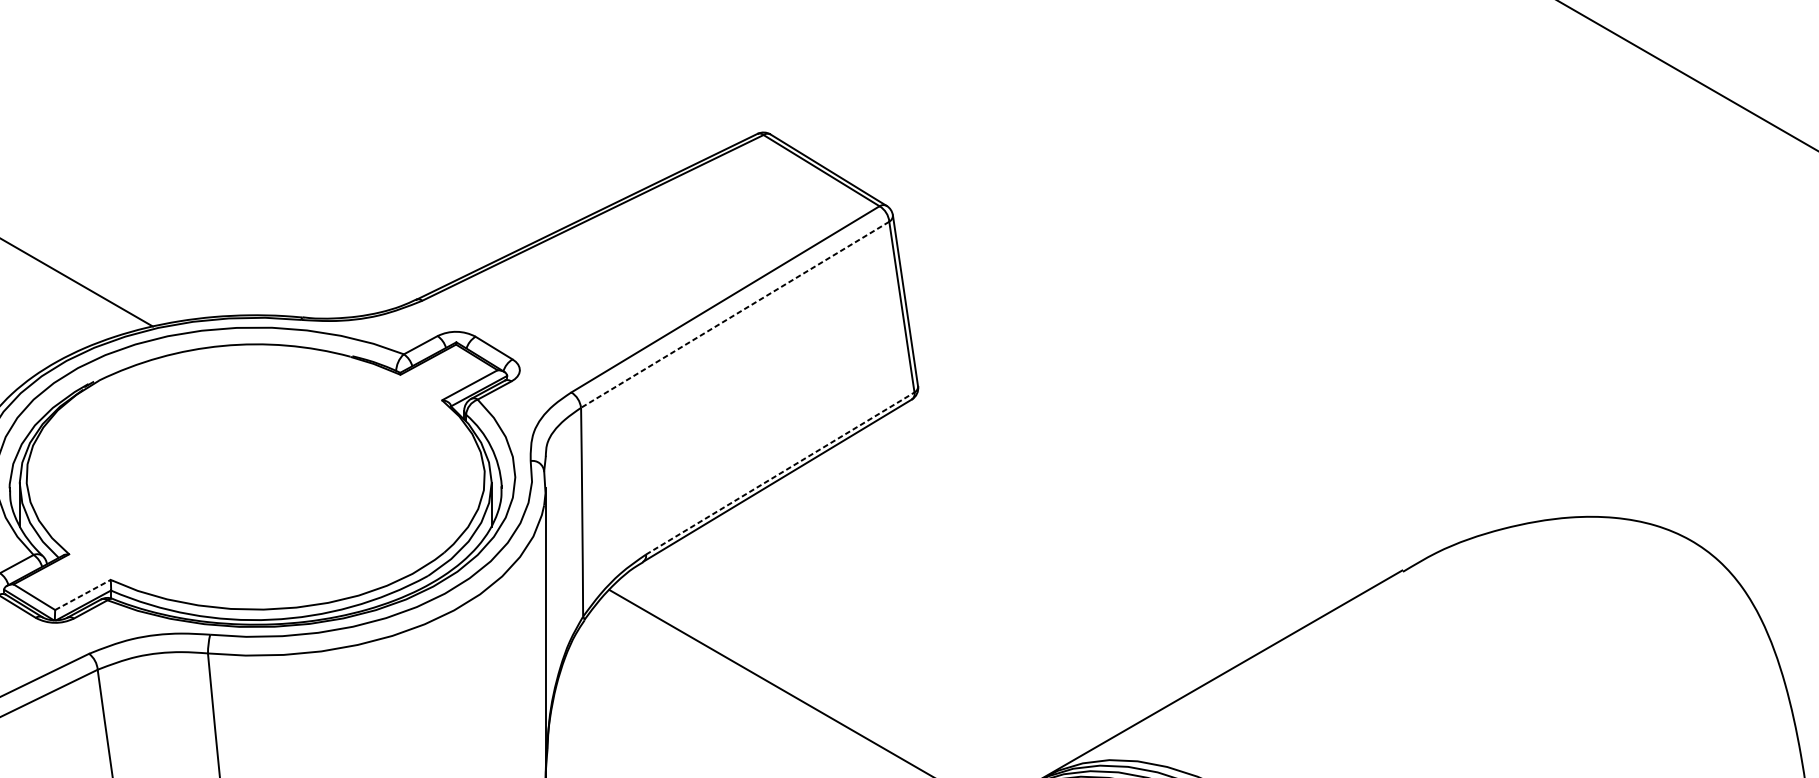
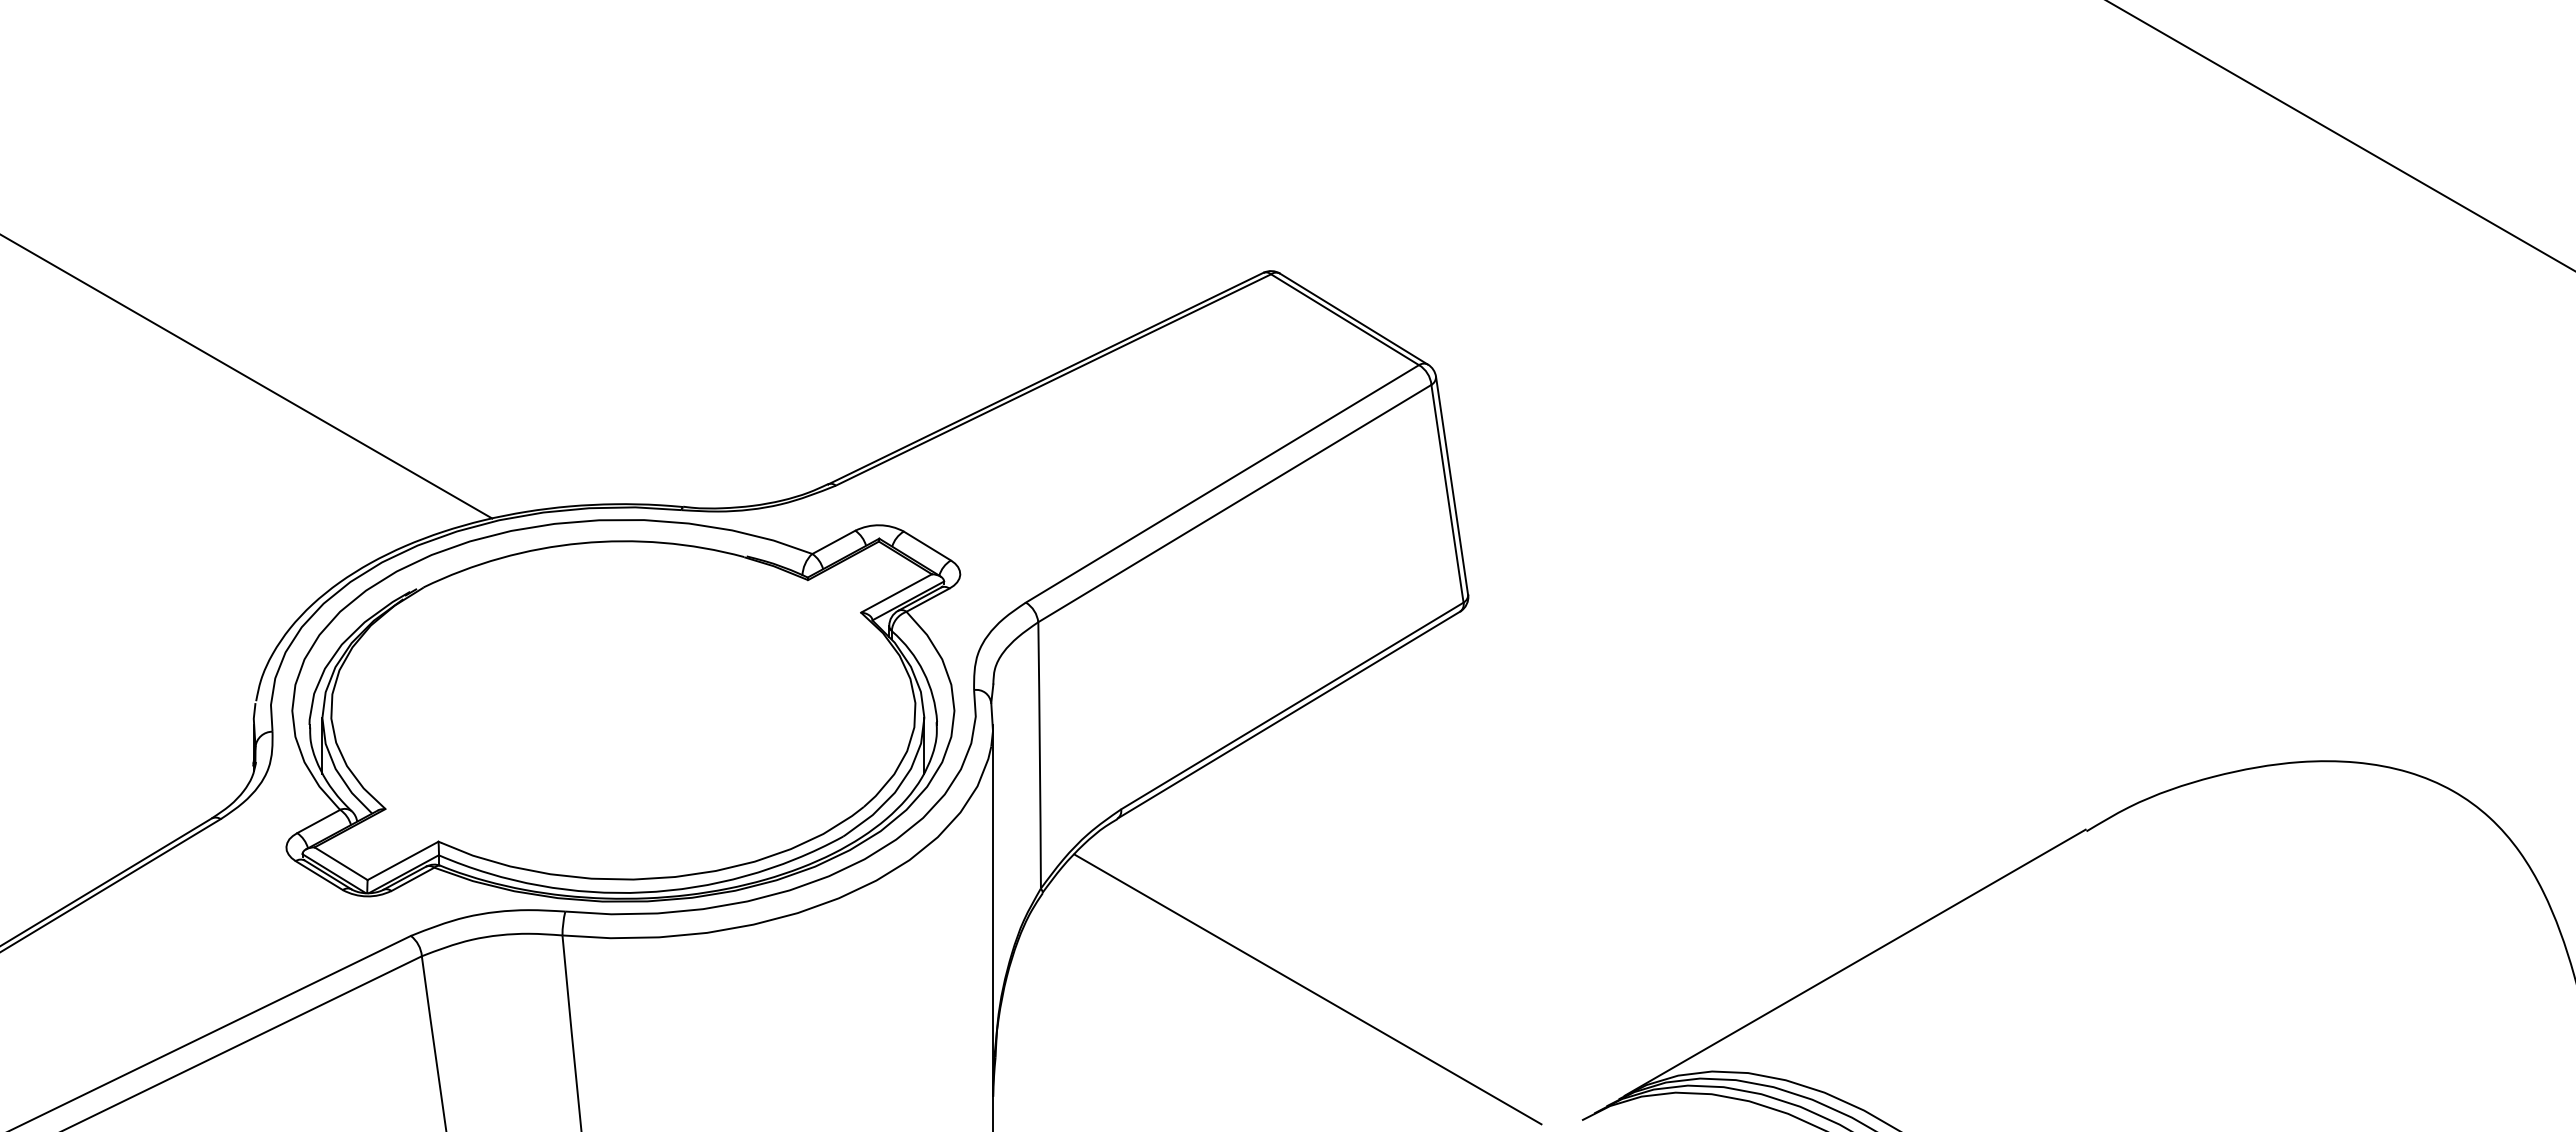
line: (734, 314) -> (1234, 503), dashed -> solid
line: (780, 473) -> (1292, 706), dashed -> solid
line: (83, 594) -> (403, 860), dashed -> solid

